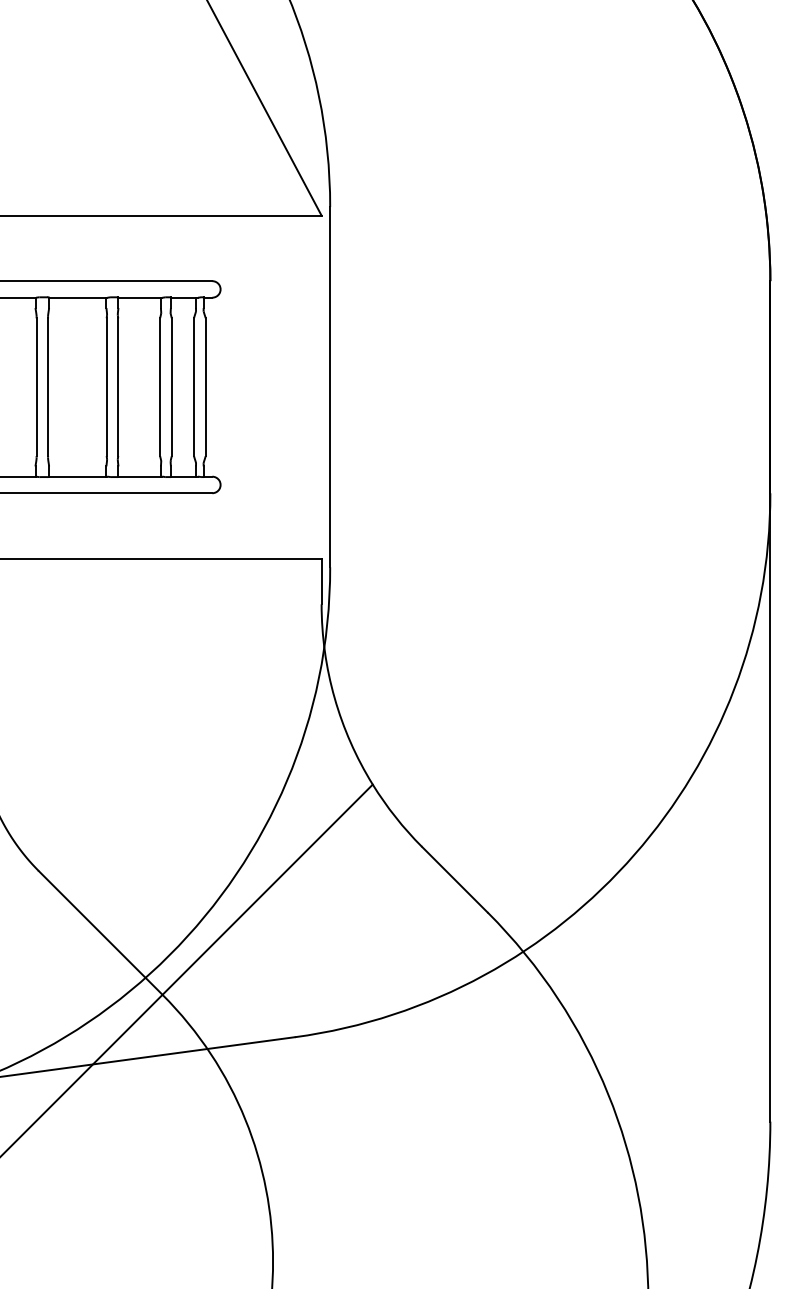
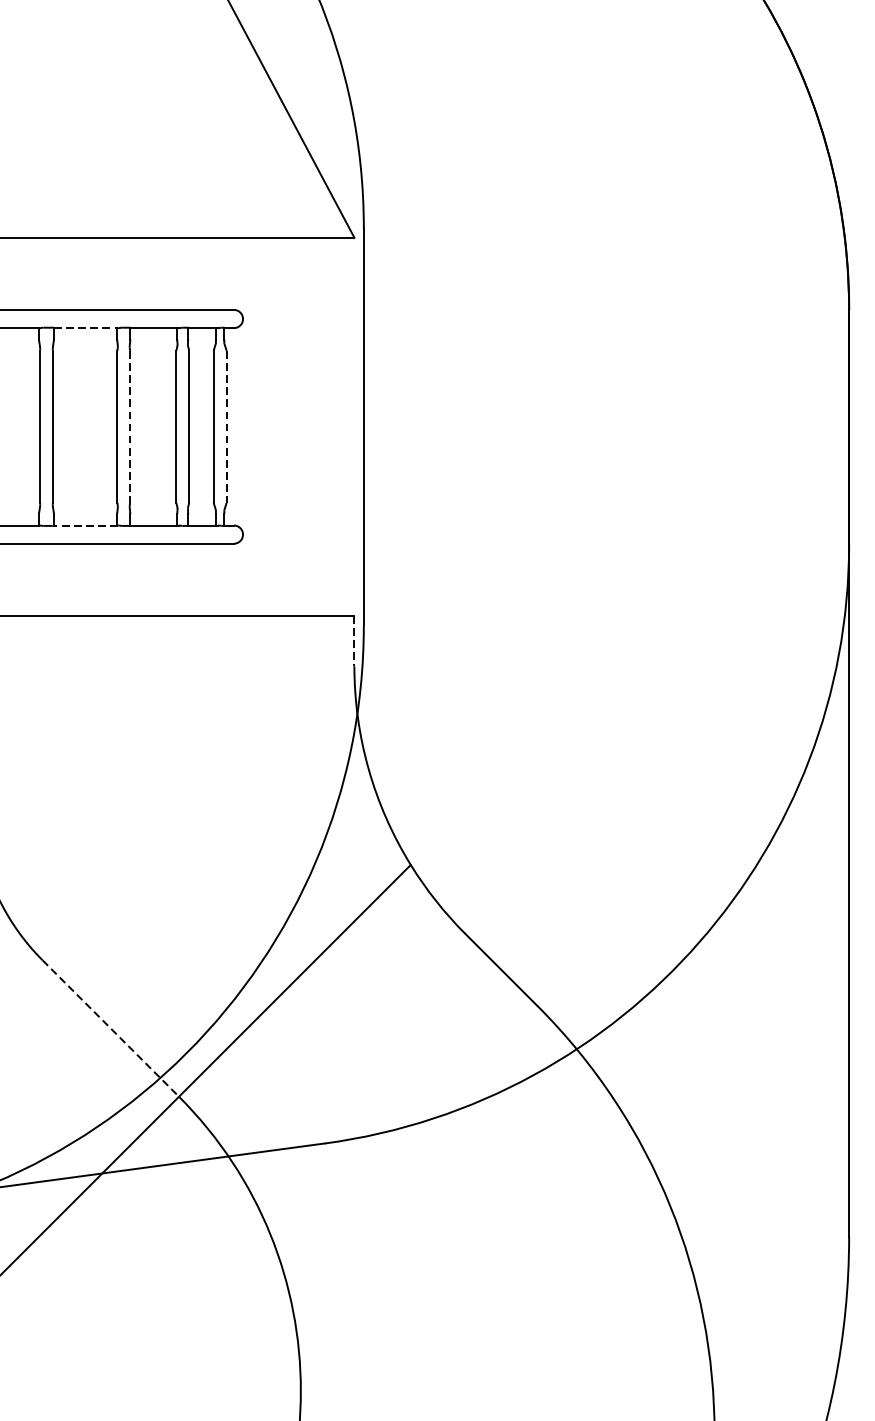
line: (78, 297) -> (86, 327), solid -> dashed
line: (118, 387) -> (130, 427), solid -> dashed
line: (205, 387) -> (226, 427), solid -> dashed
line: (77, 476) -> (85, 525), solid -> dashed
line: (321, 581) -> (354, 641), solid -> dashed
line: (101, 933) -> (111, 1029), solid -> dashed

